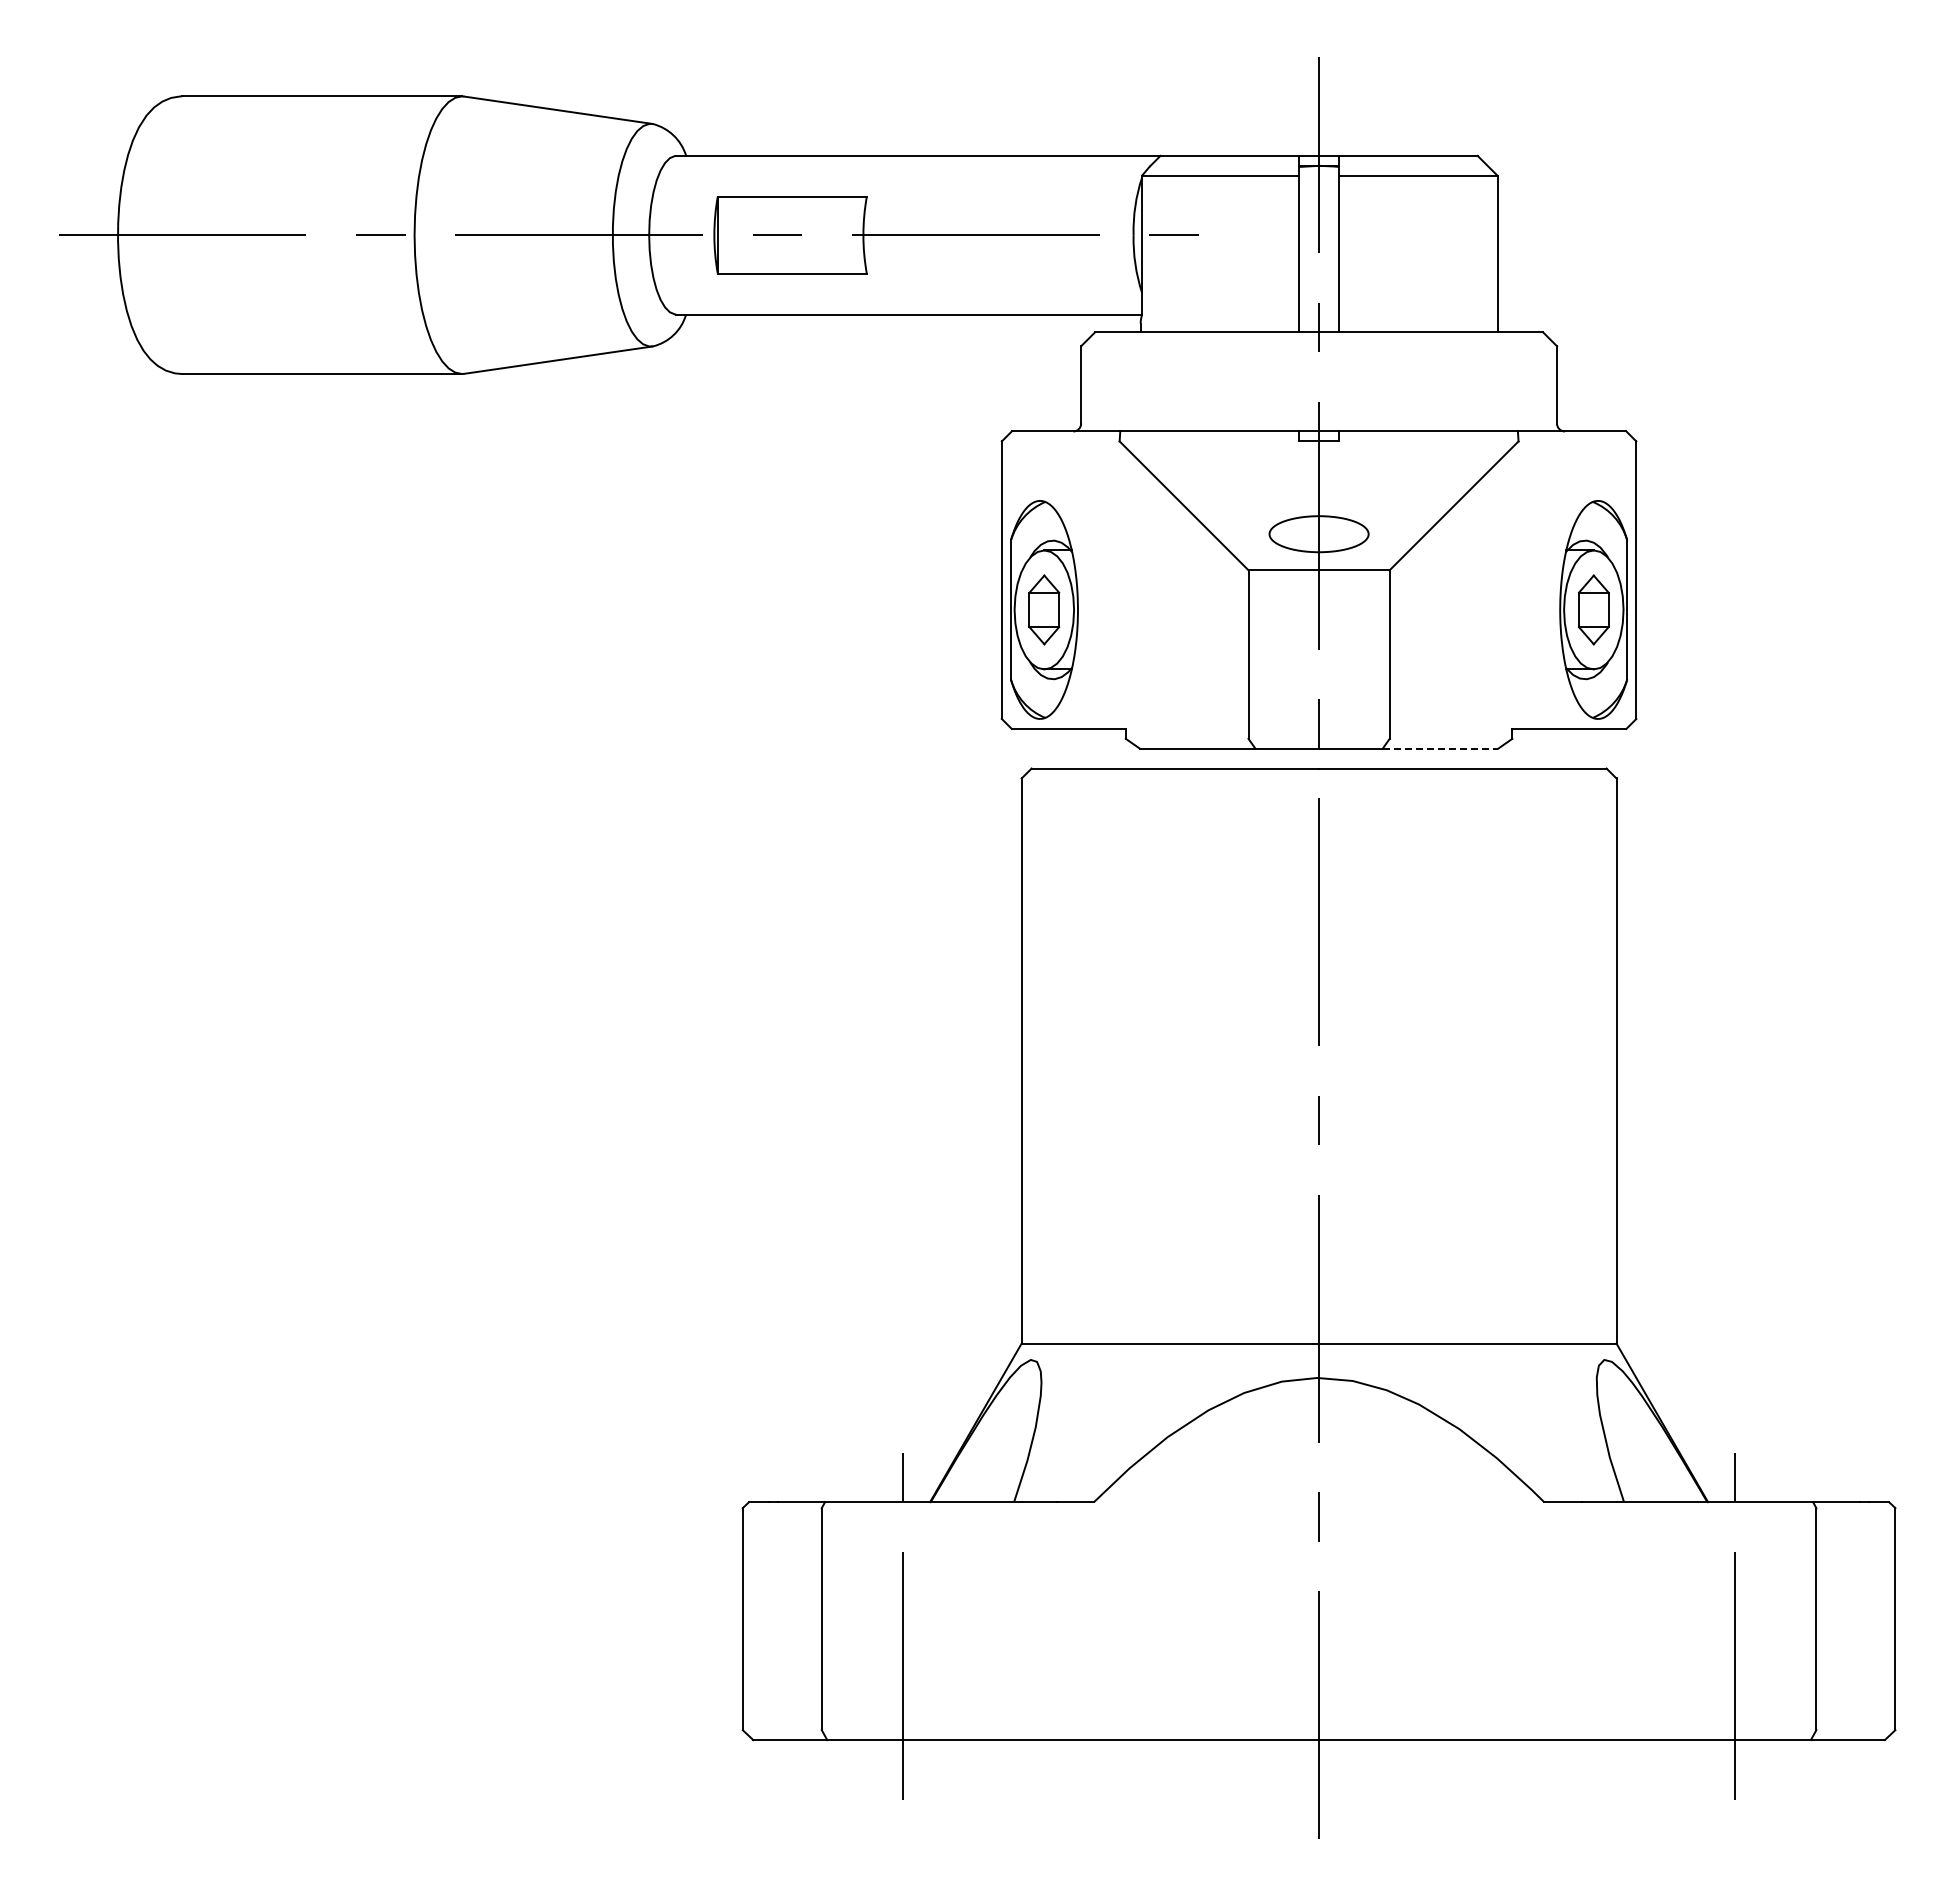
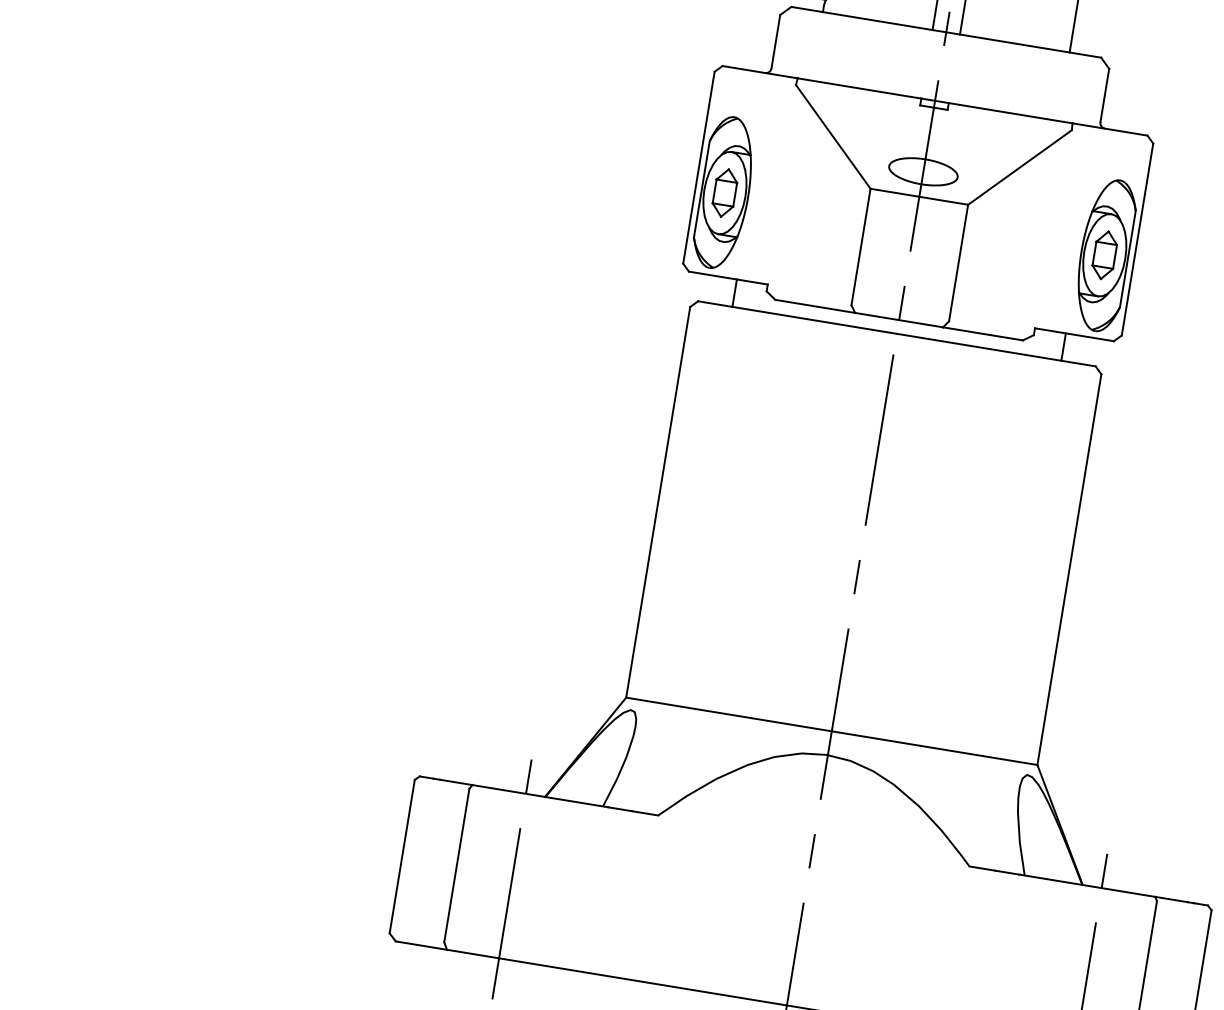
line: (1081, 748) -> (734, 293), added
line: (1440, 748) -> (983, 333), dashed -> solid
line: (1557, 748) -> (1063, 346), added

